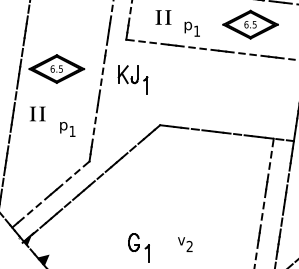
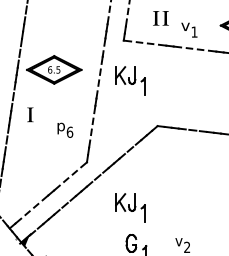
text: (188, 27) -> (185, 28), p -> v
fill: (42, 113) -> (39, 114), removed
text: (72, 131) -> (69, 132), 1 -> 6
part: (132, 206) -> (129, 207), added

